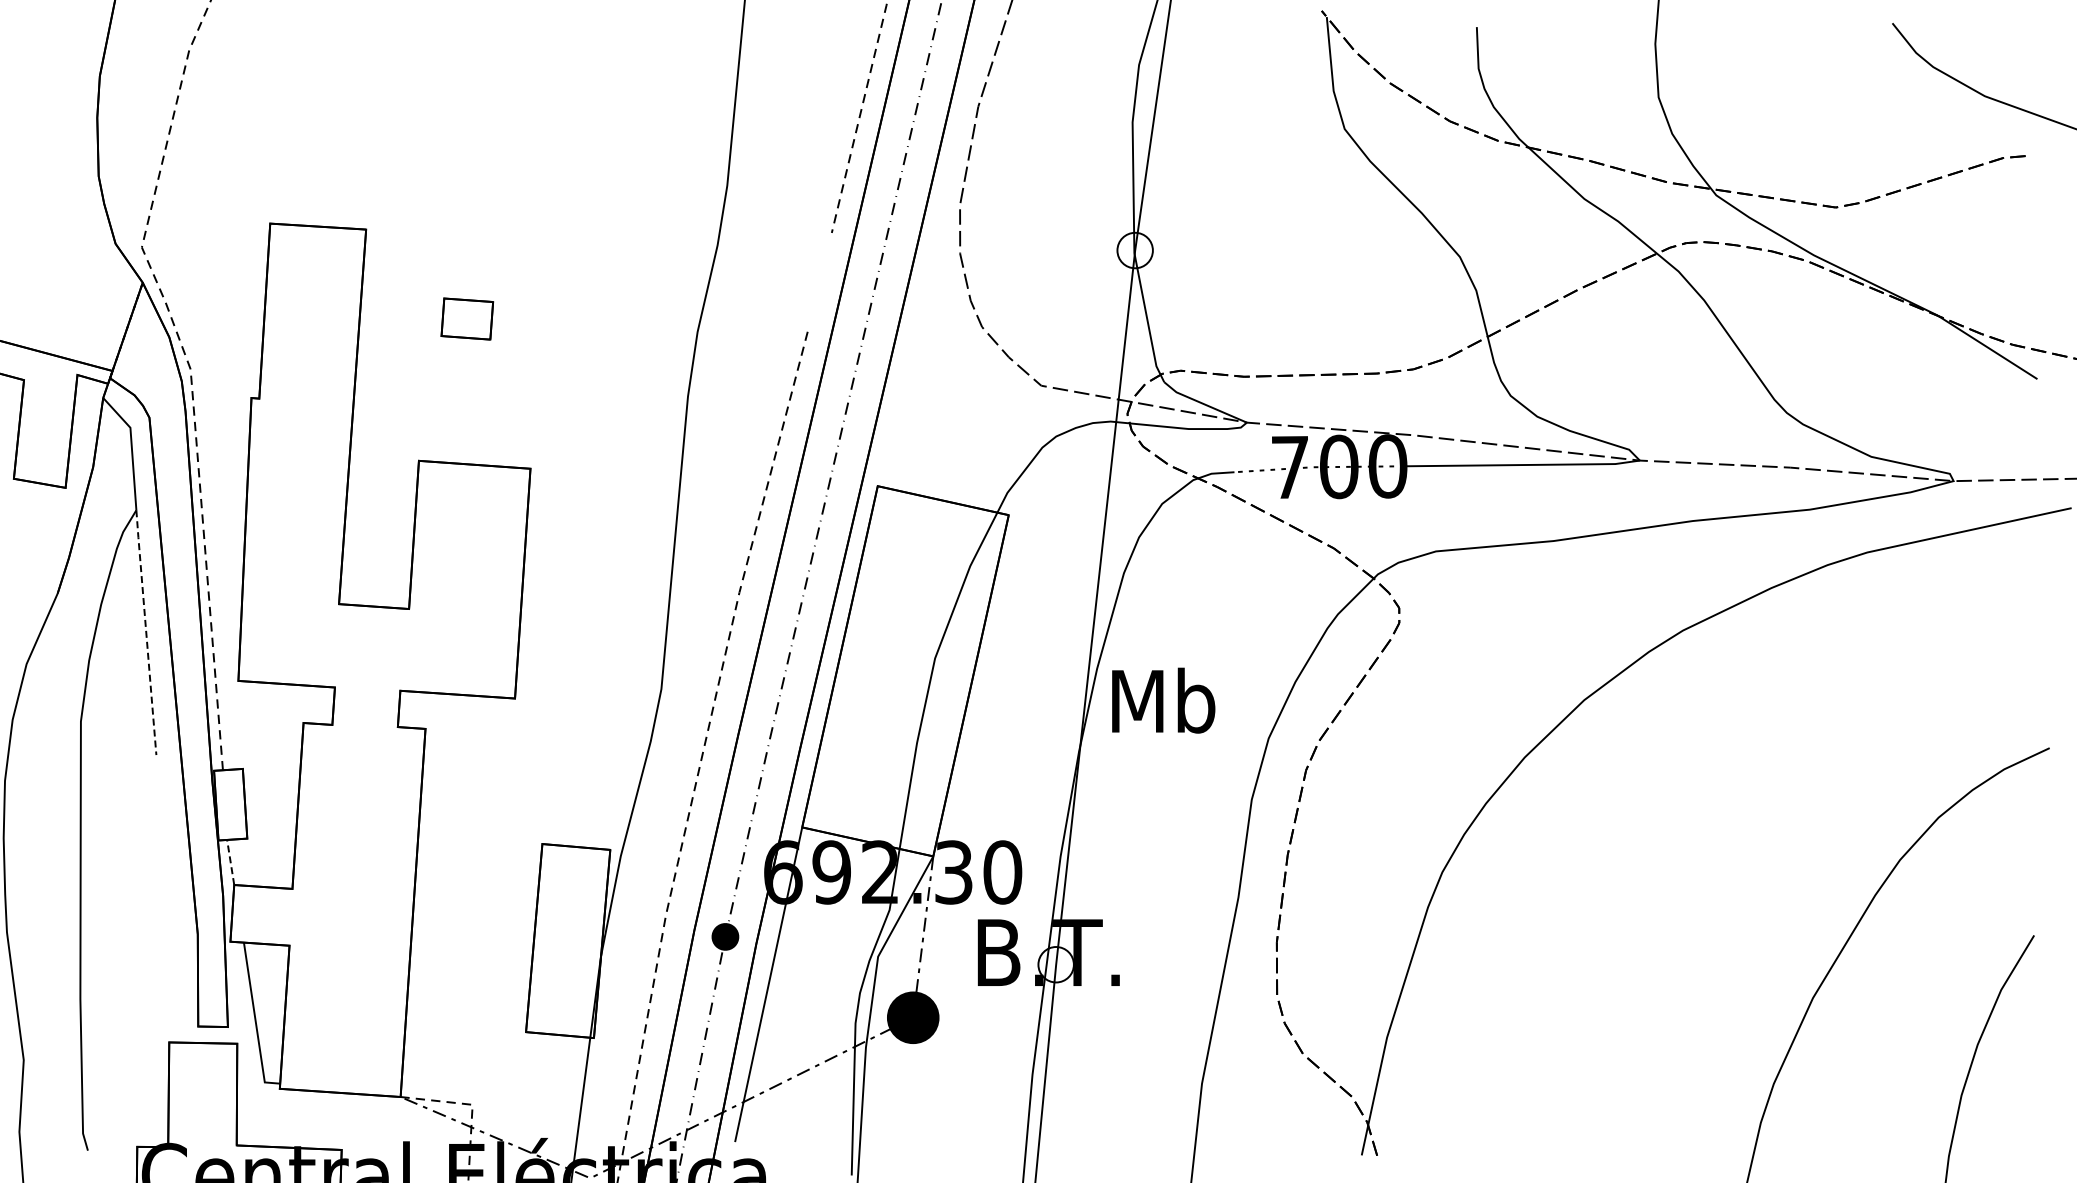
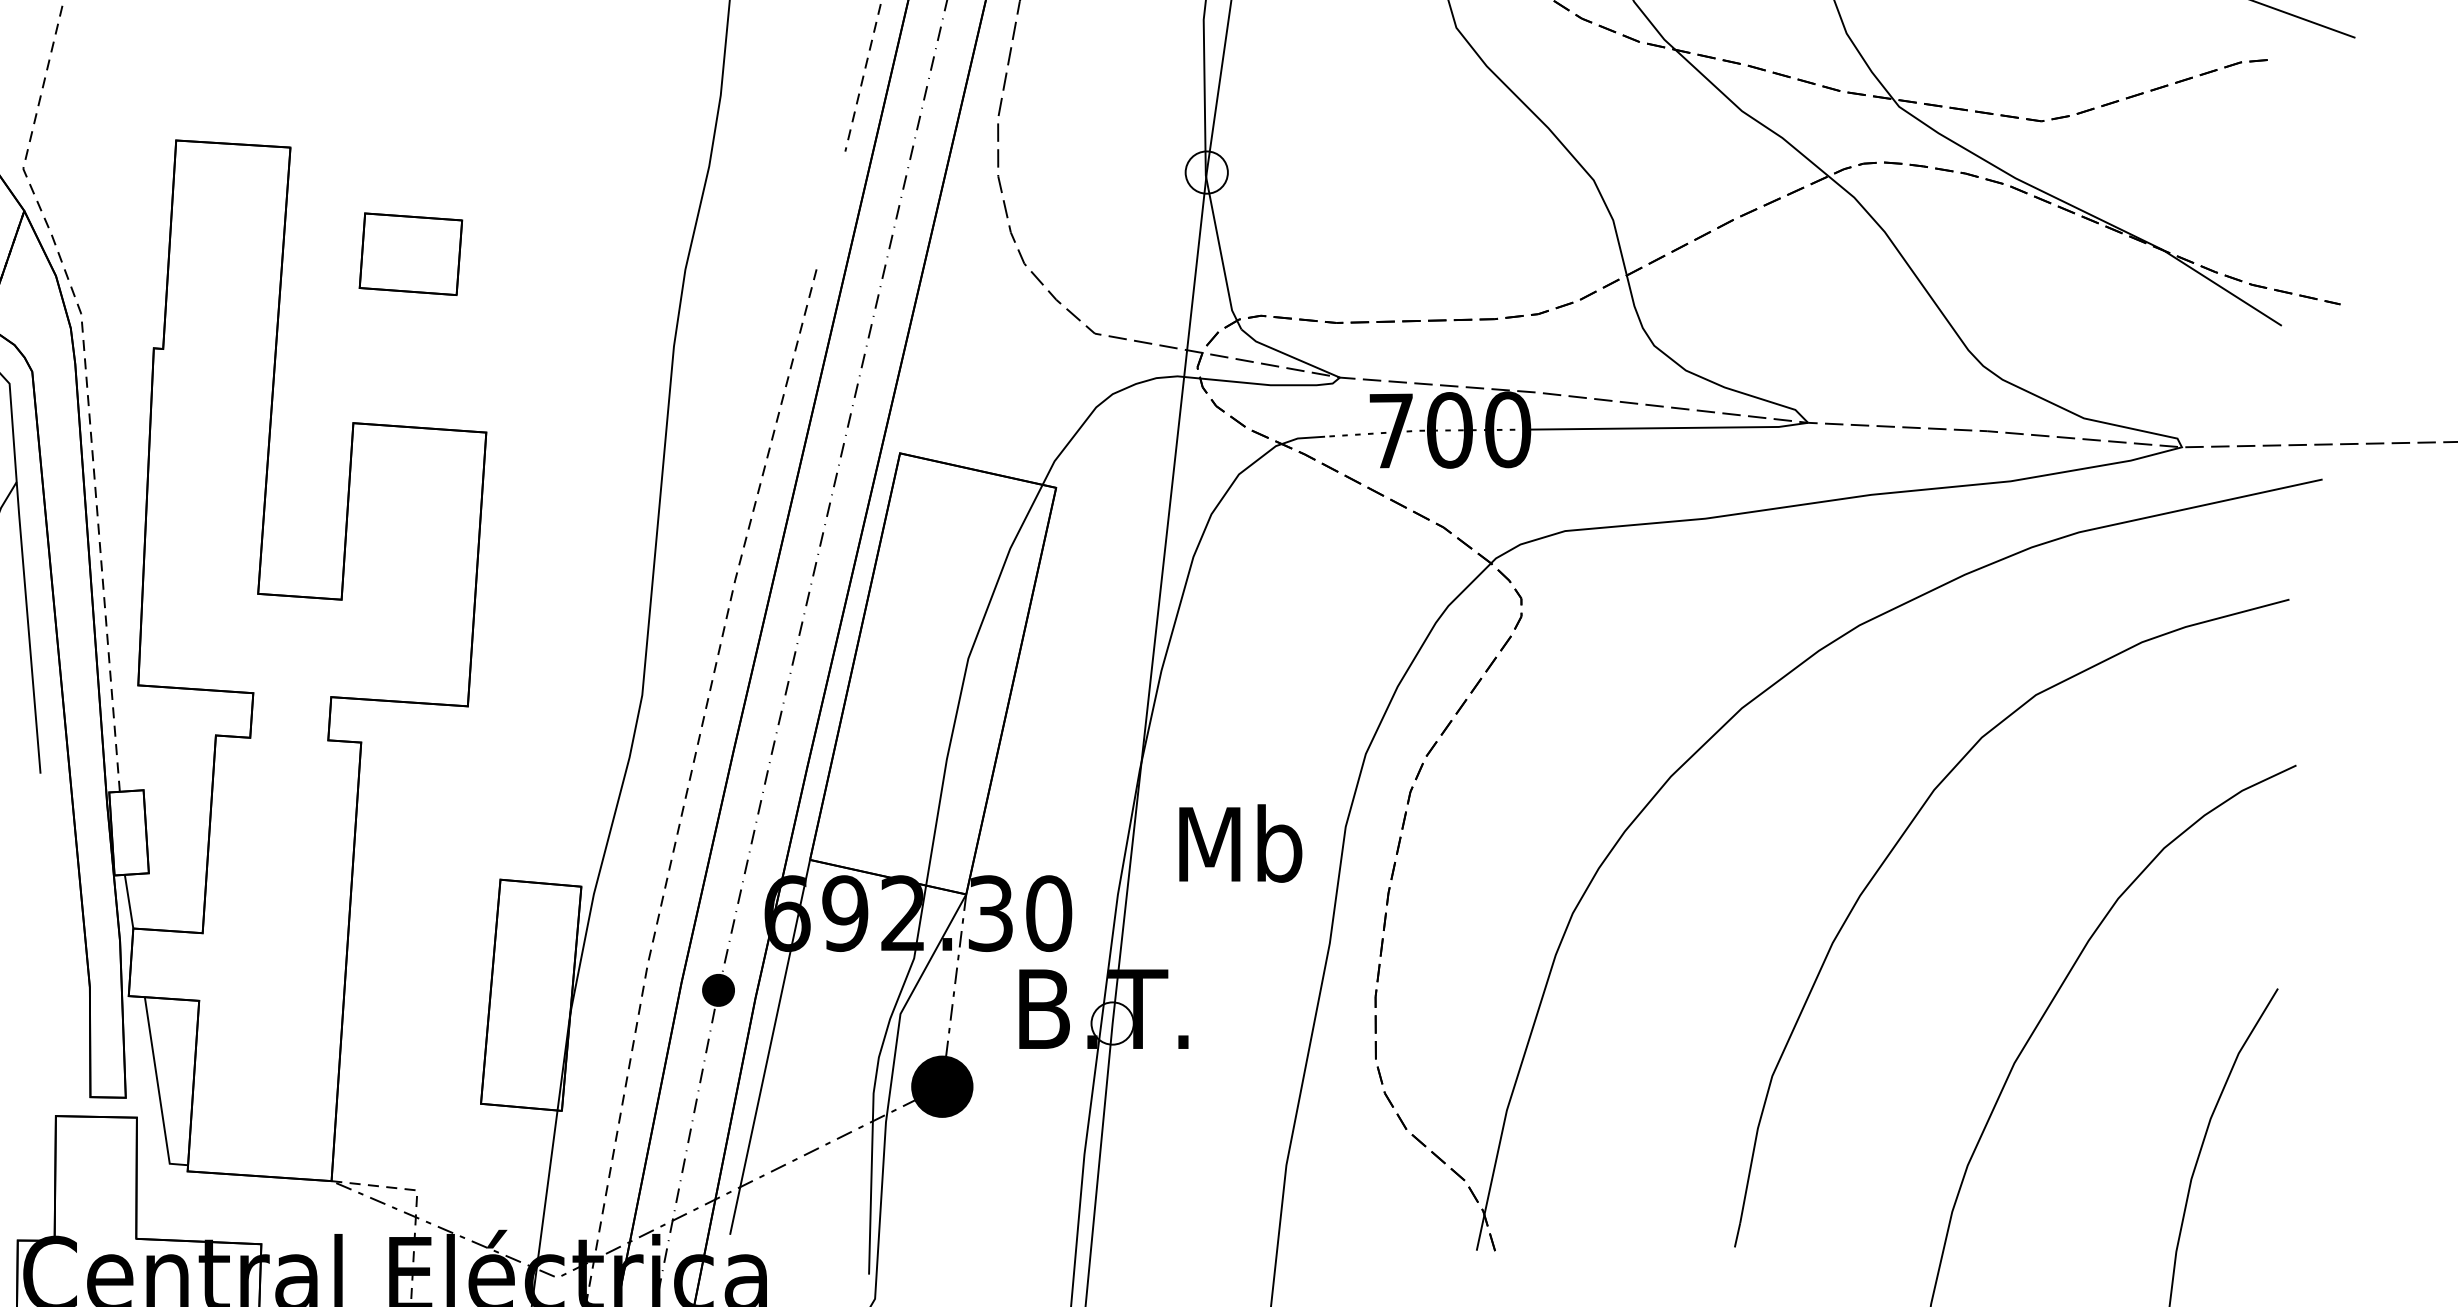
part: (467, 318) -> (411, 253), size x1.67
line: (146, 632) -> (28, 627), dashed -> solid
text: (1163, 700) -> (1240, 843), moved
part: (1714, 815) -> (1897, 845), added
line: (230, 862) -> (128, 901), dashed -> solid

